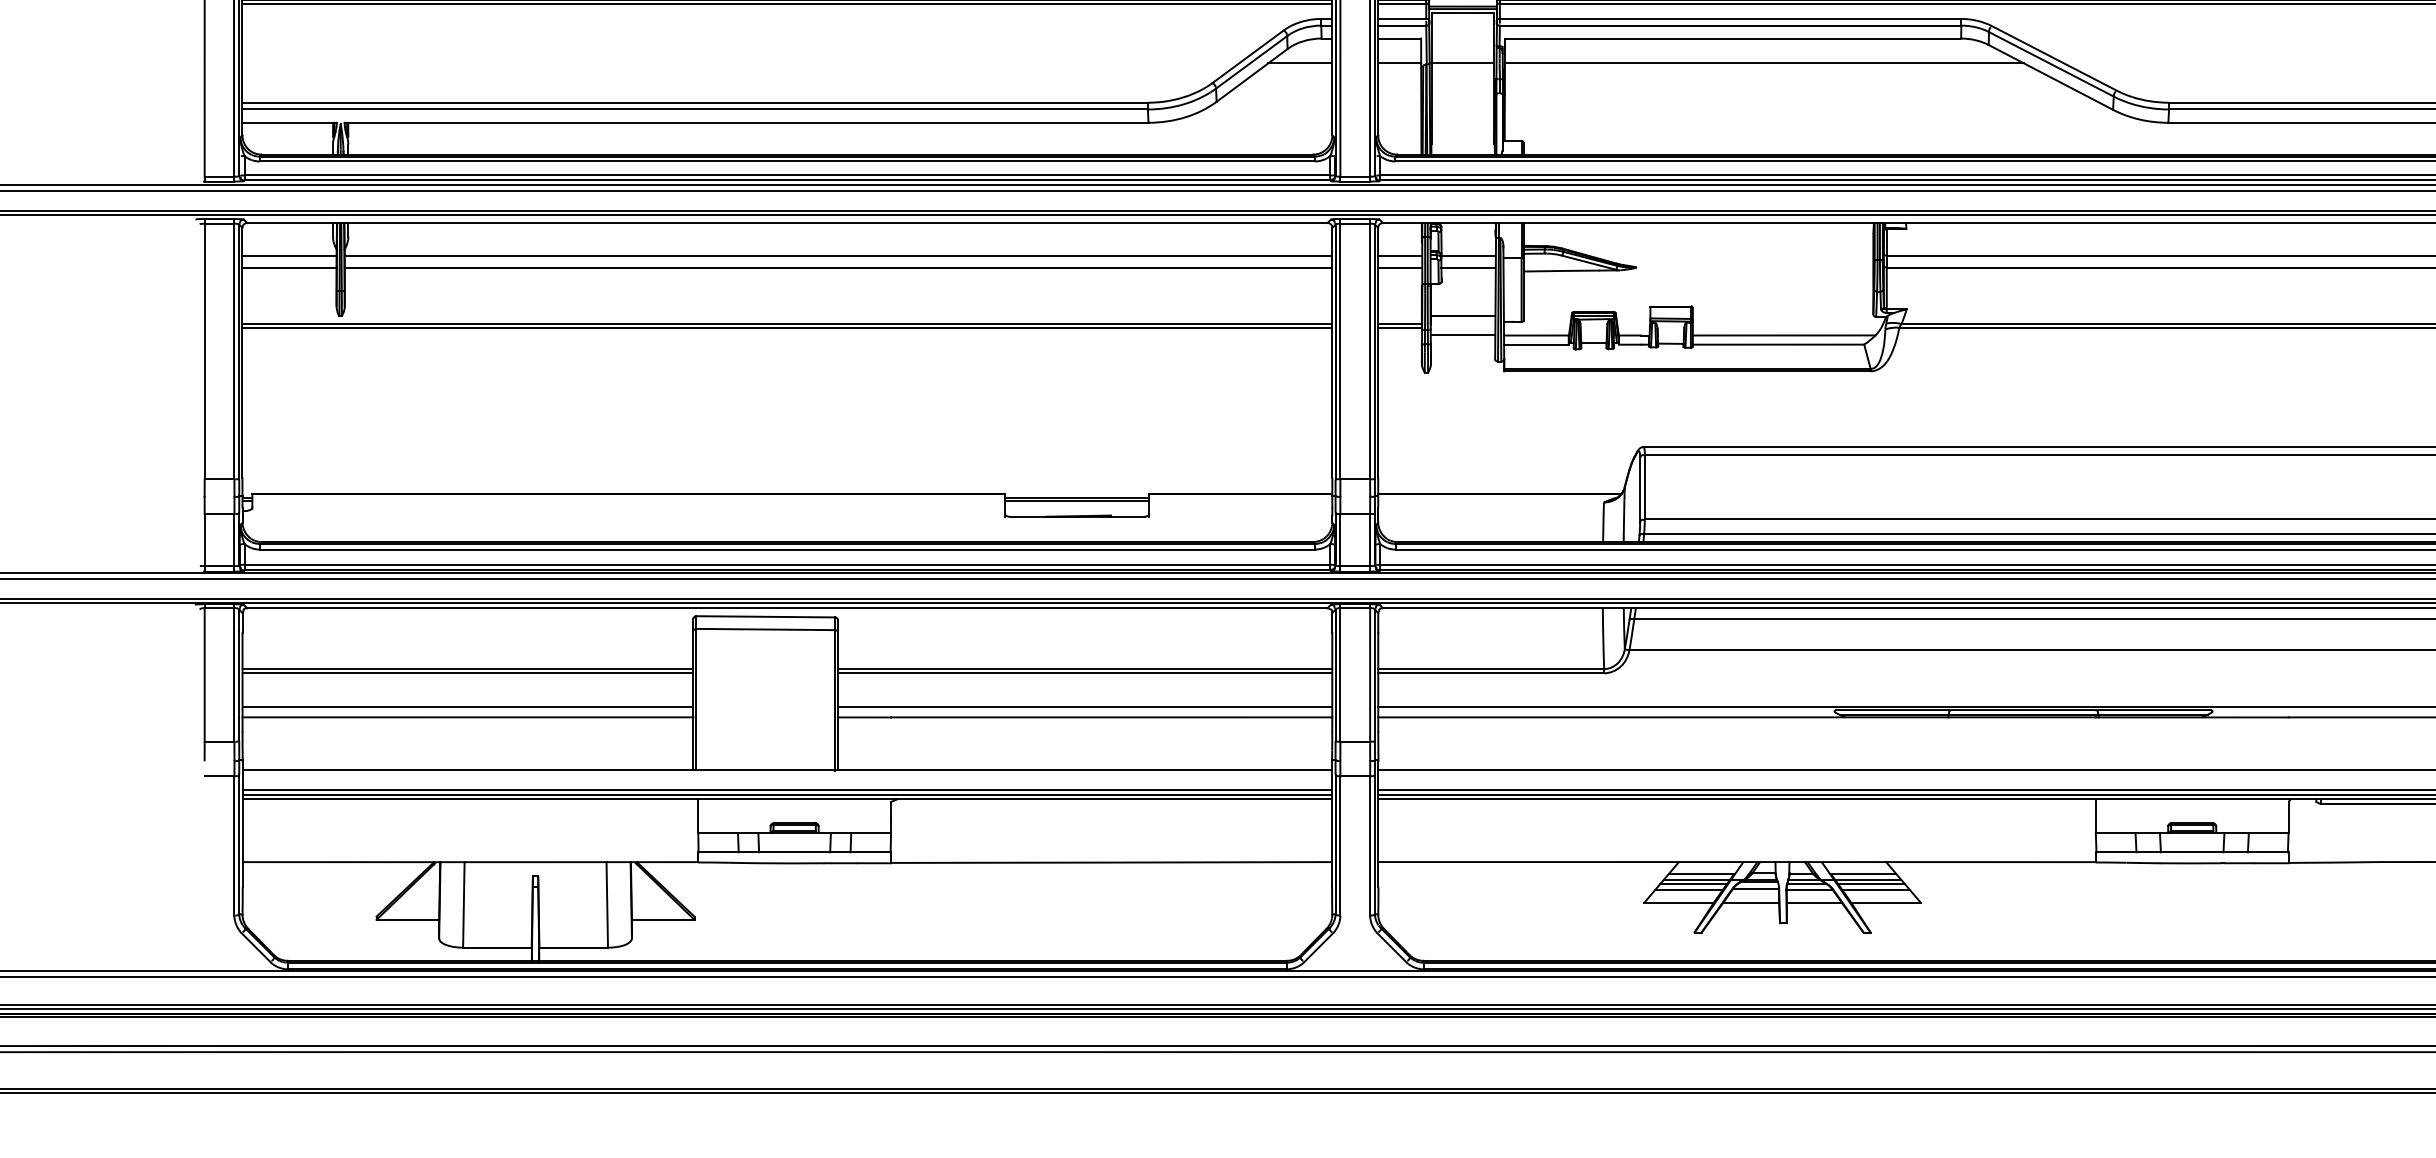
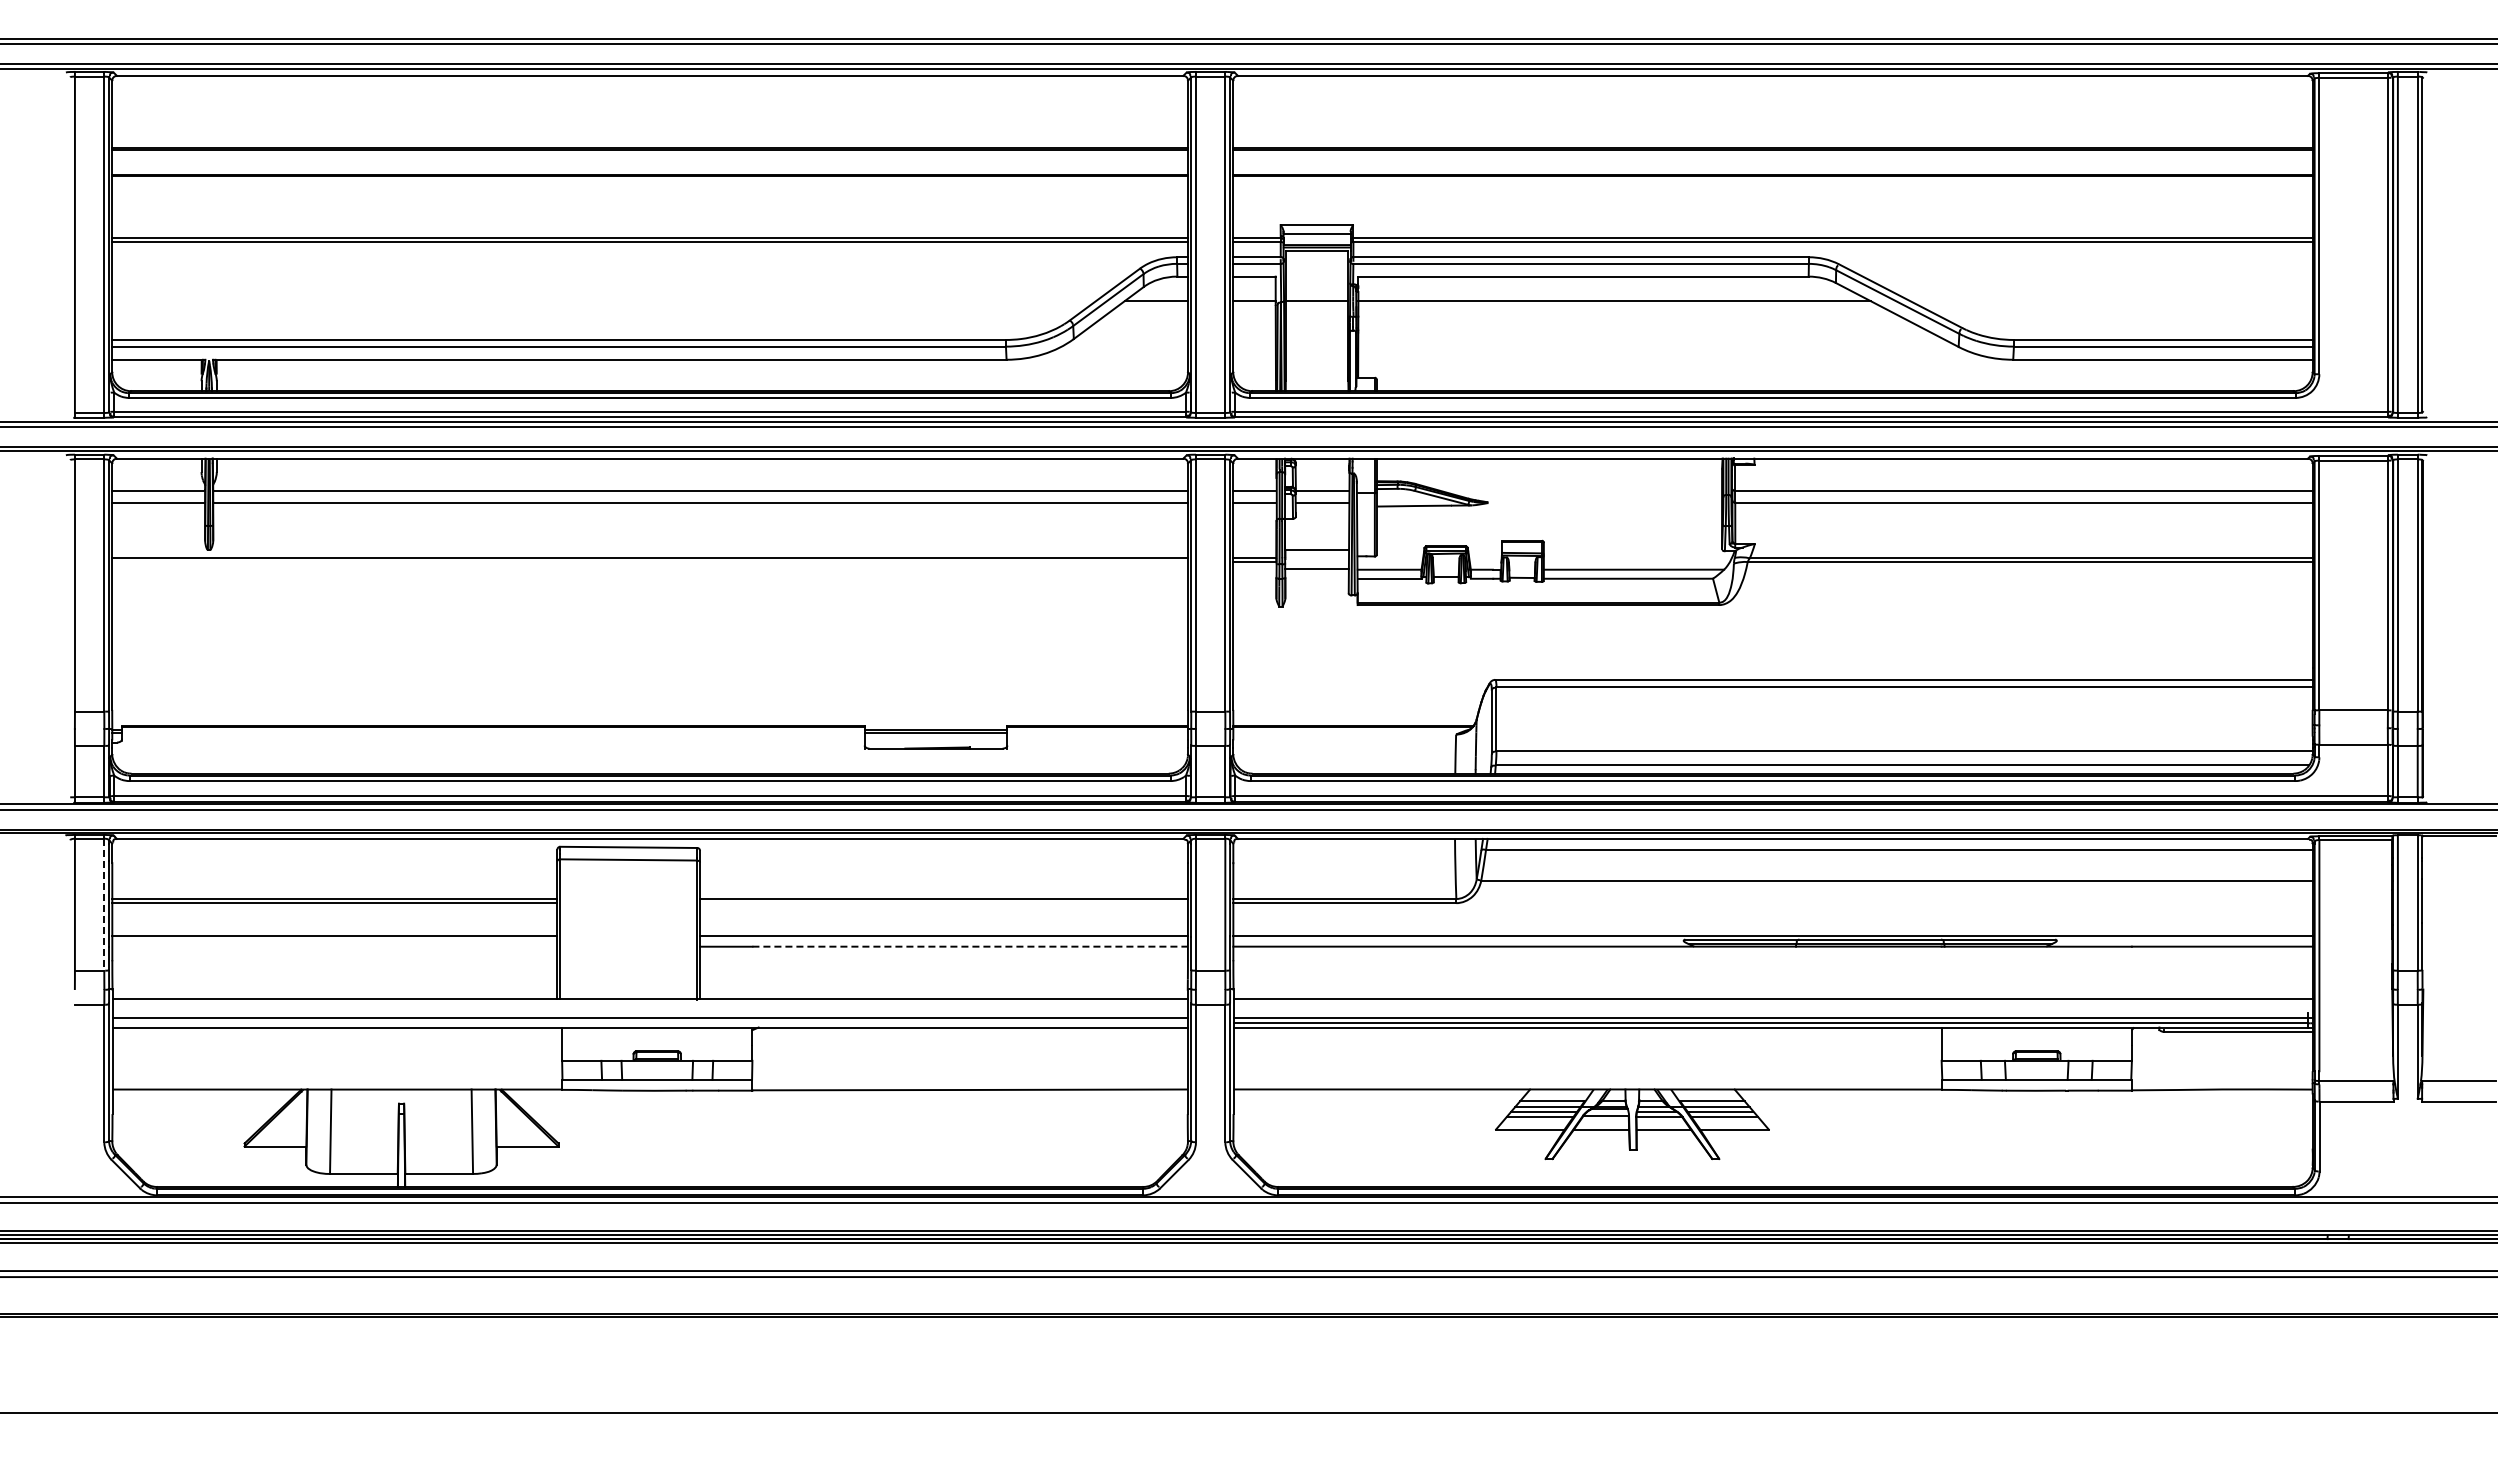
line: (787, 328) -> (650, 562), removed
line: (1084, 673) -> (943, 903), removed
line: (234, 675) -> (104, 905), solid -> dashed
line: (467, 717) -> (334, 946), removed
line: (1111, 717) -> (970, 946), solid -> dashed
line: (786, 795) -> (649, 1023), removed

